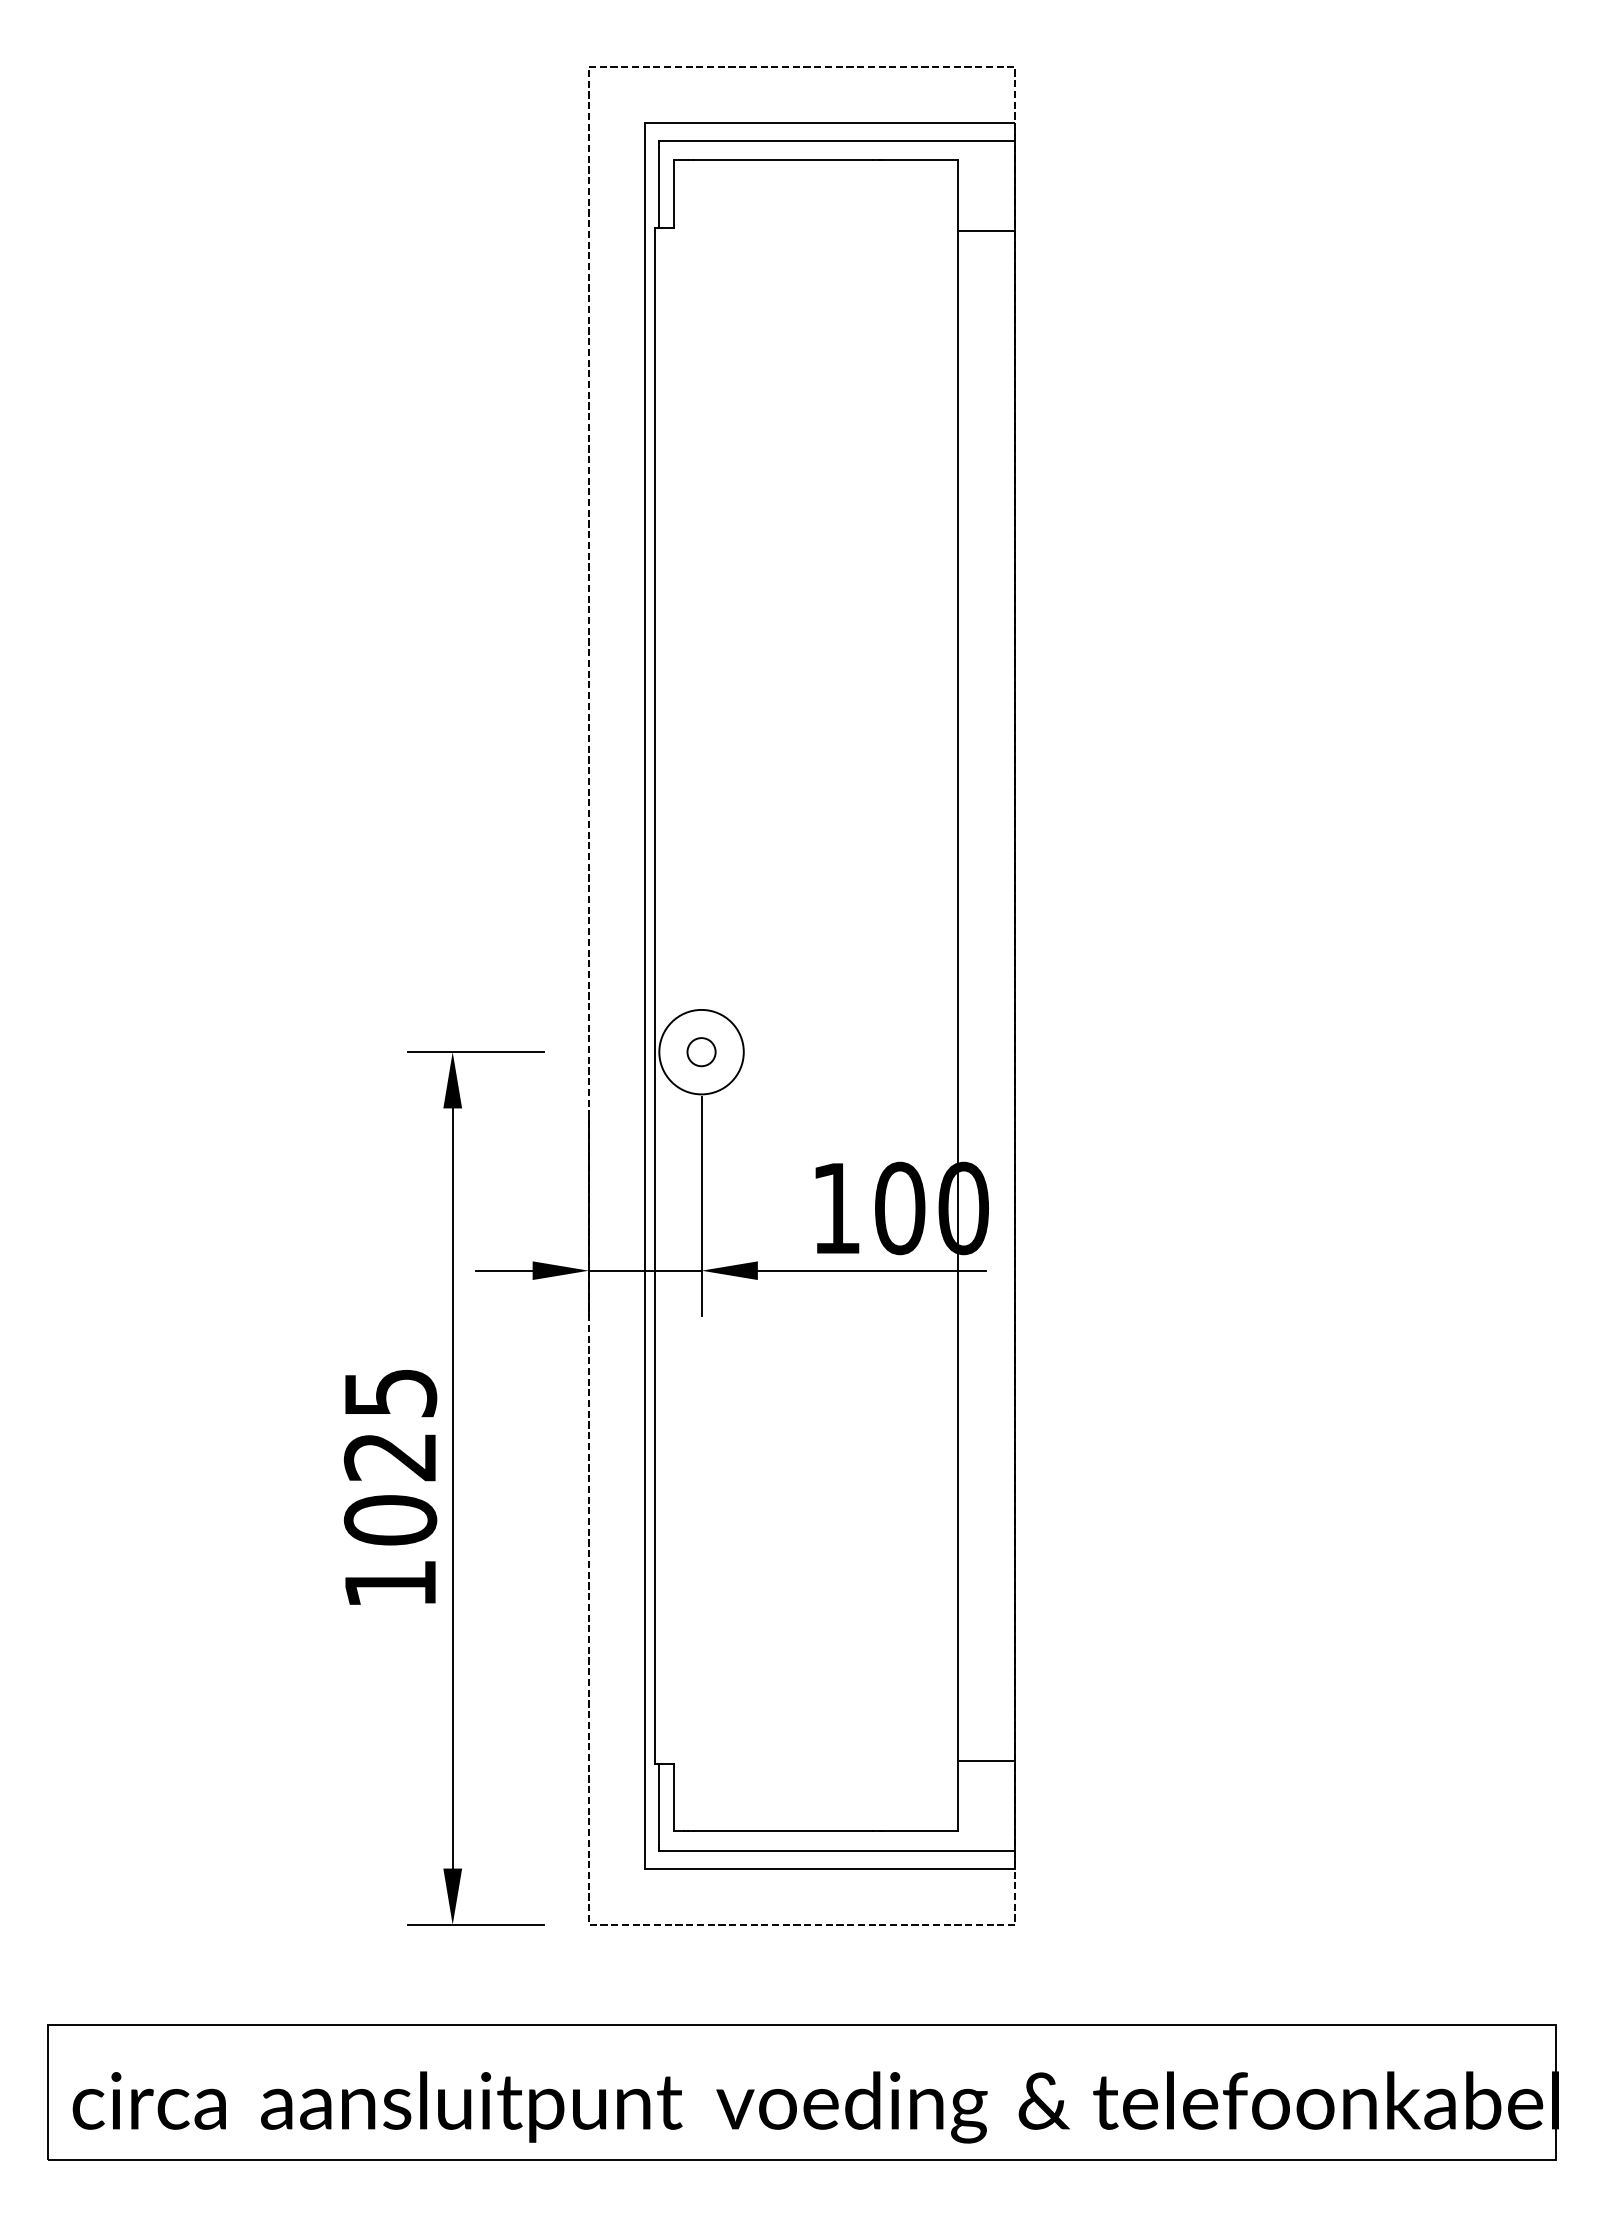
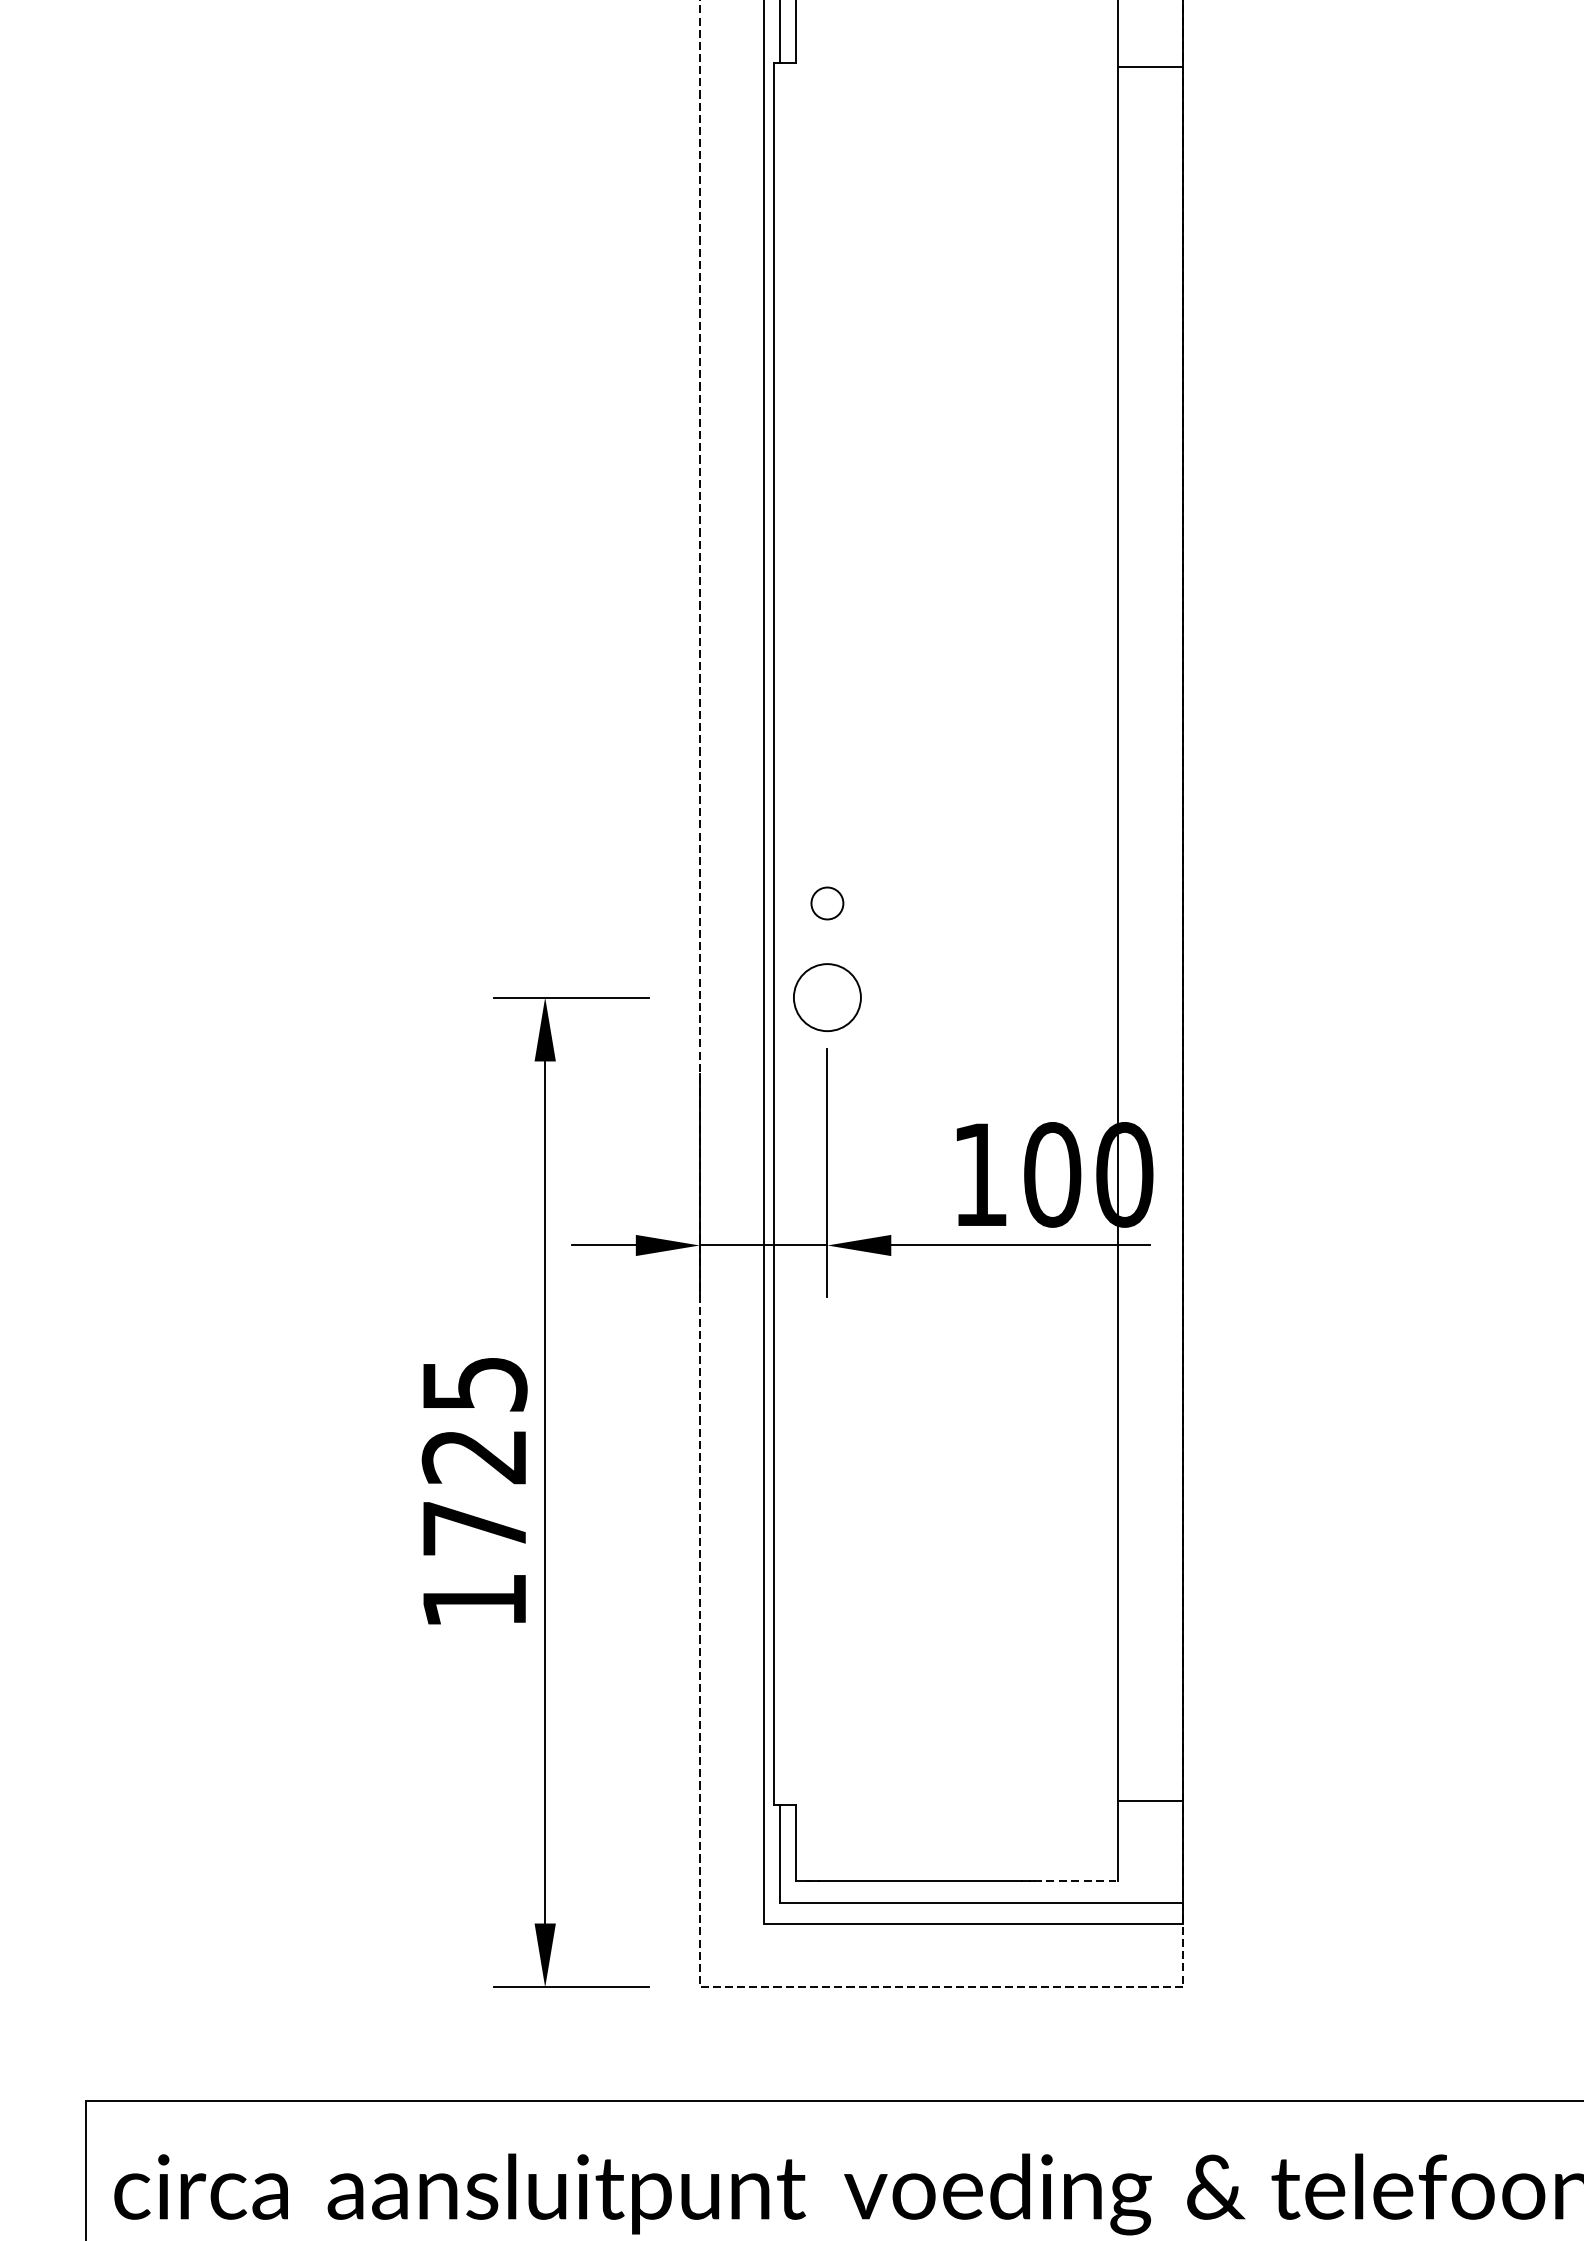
circle: (701, 1051) -> (827, 996), size x0.7
circle: (701, 1052) -> (827, 903), moved
text: (390, 1520) -> (474, 1528), 1025 -> 1725
line: (921, 1831) -> (1076, 1881), solid -> dashed

